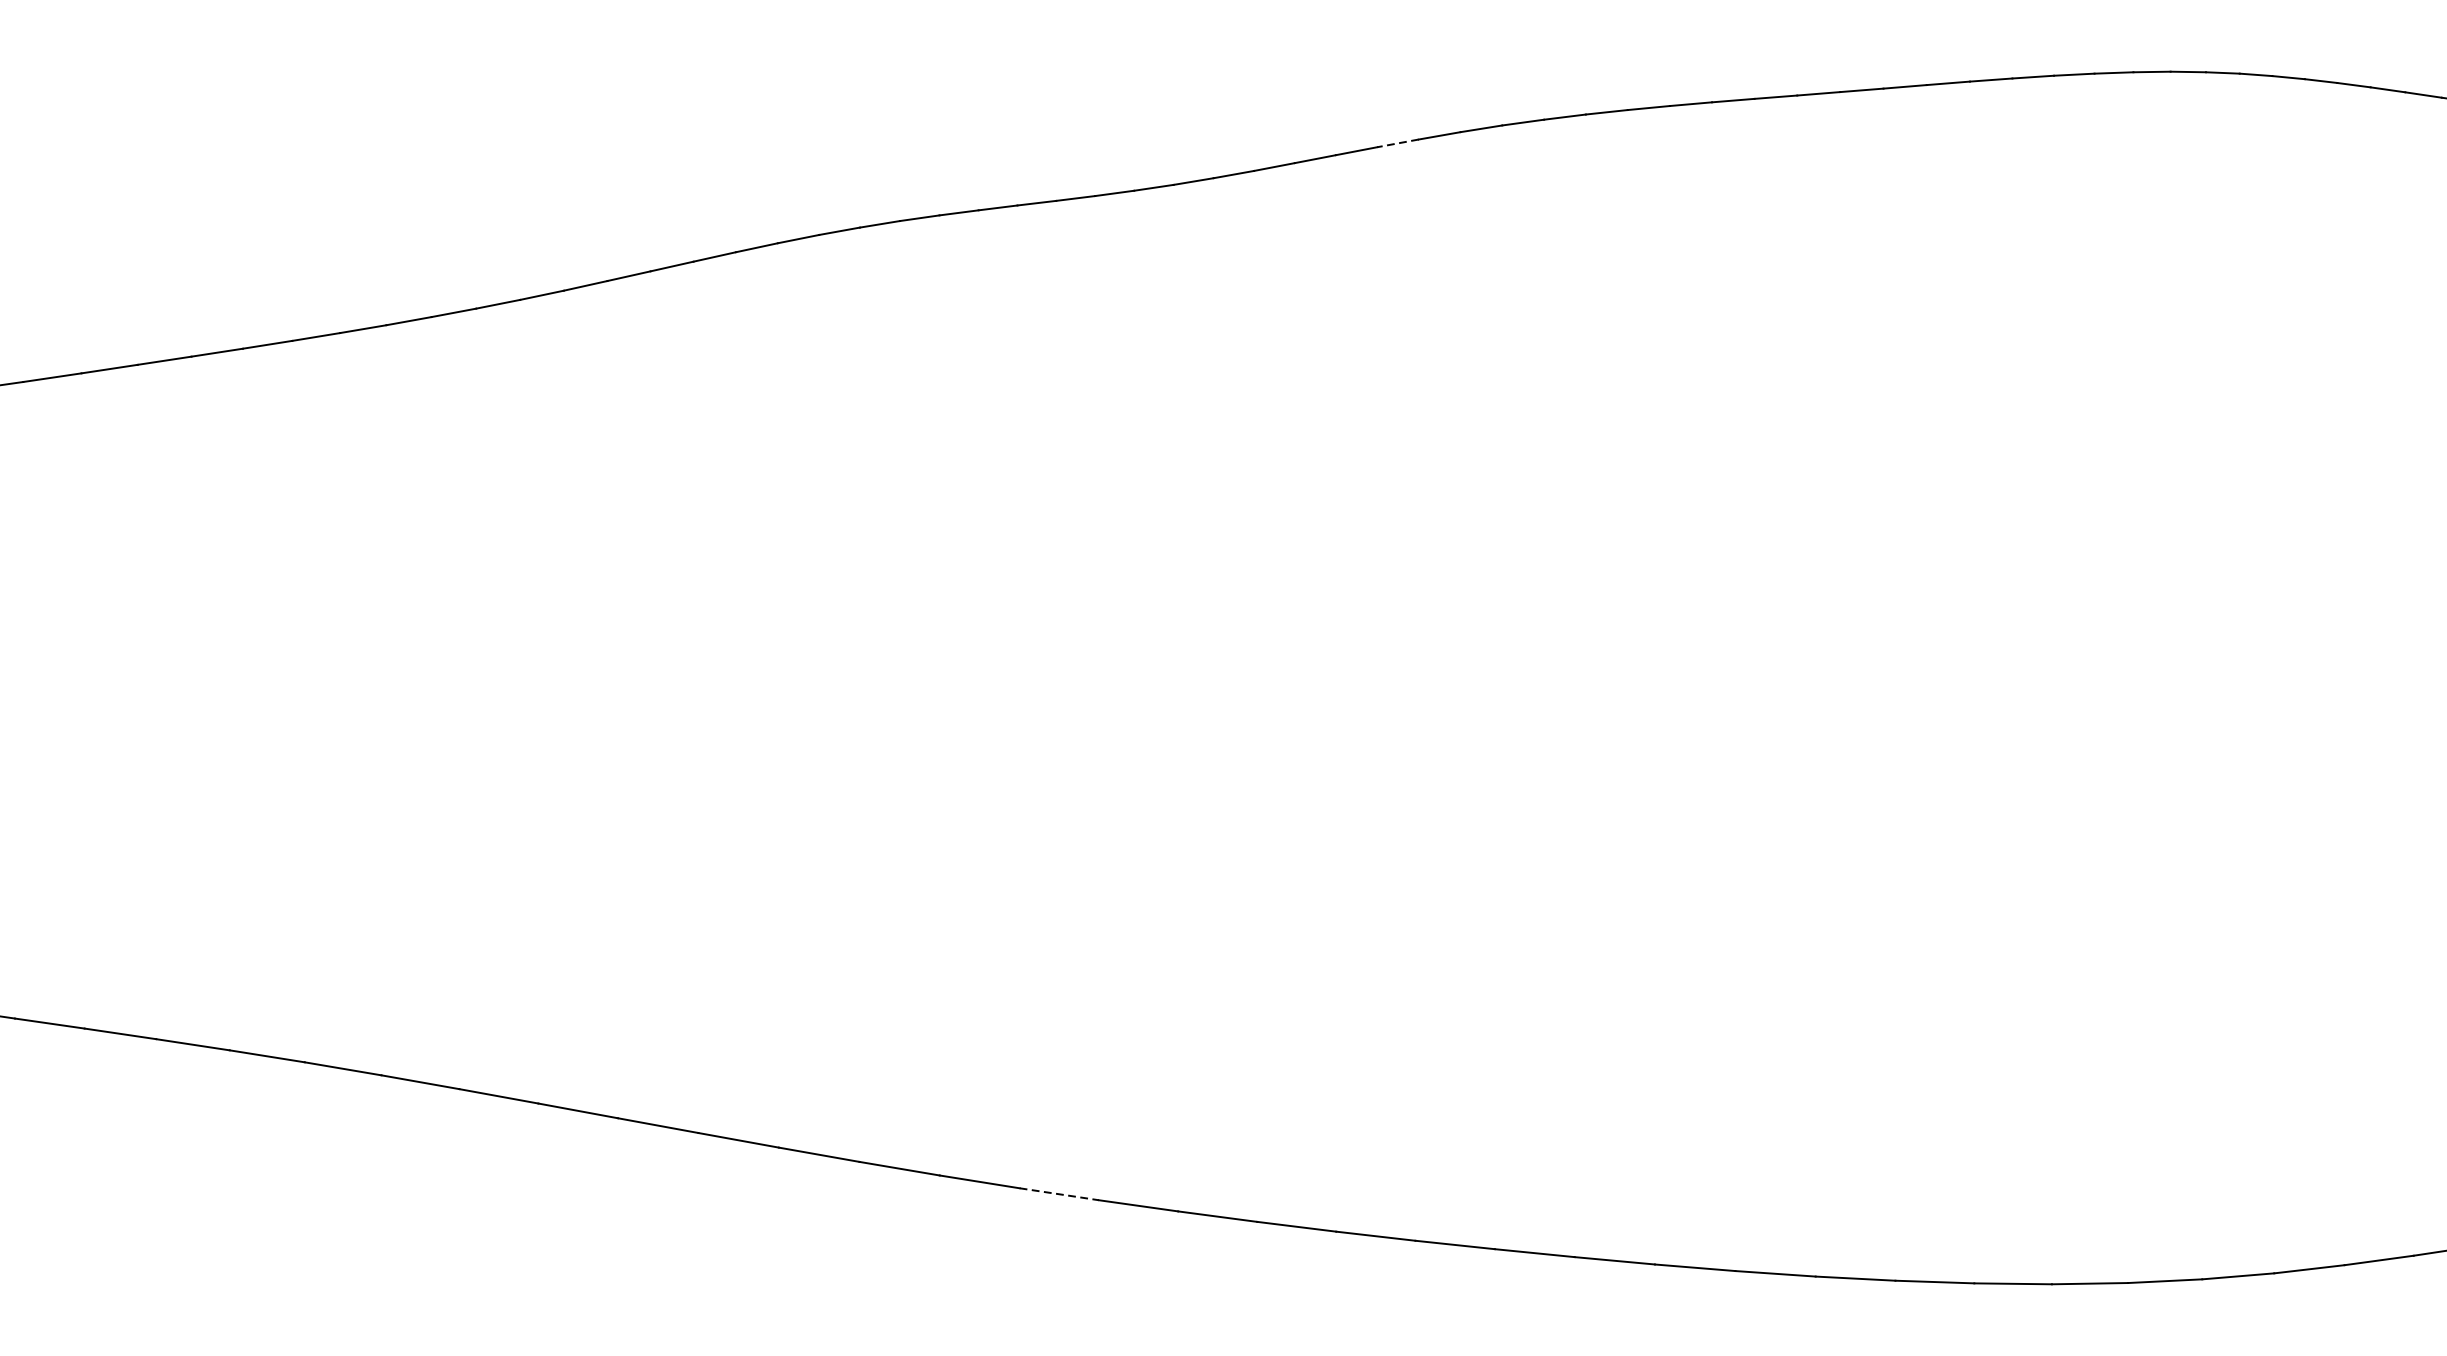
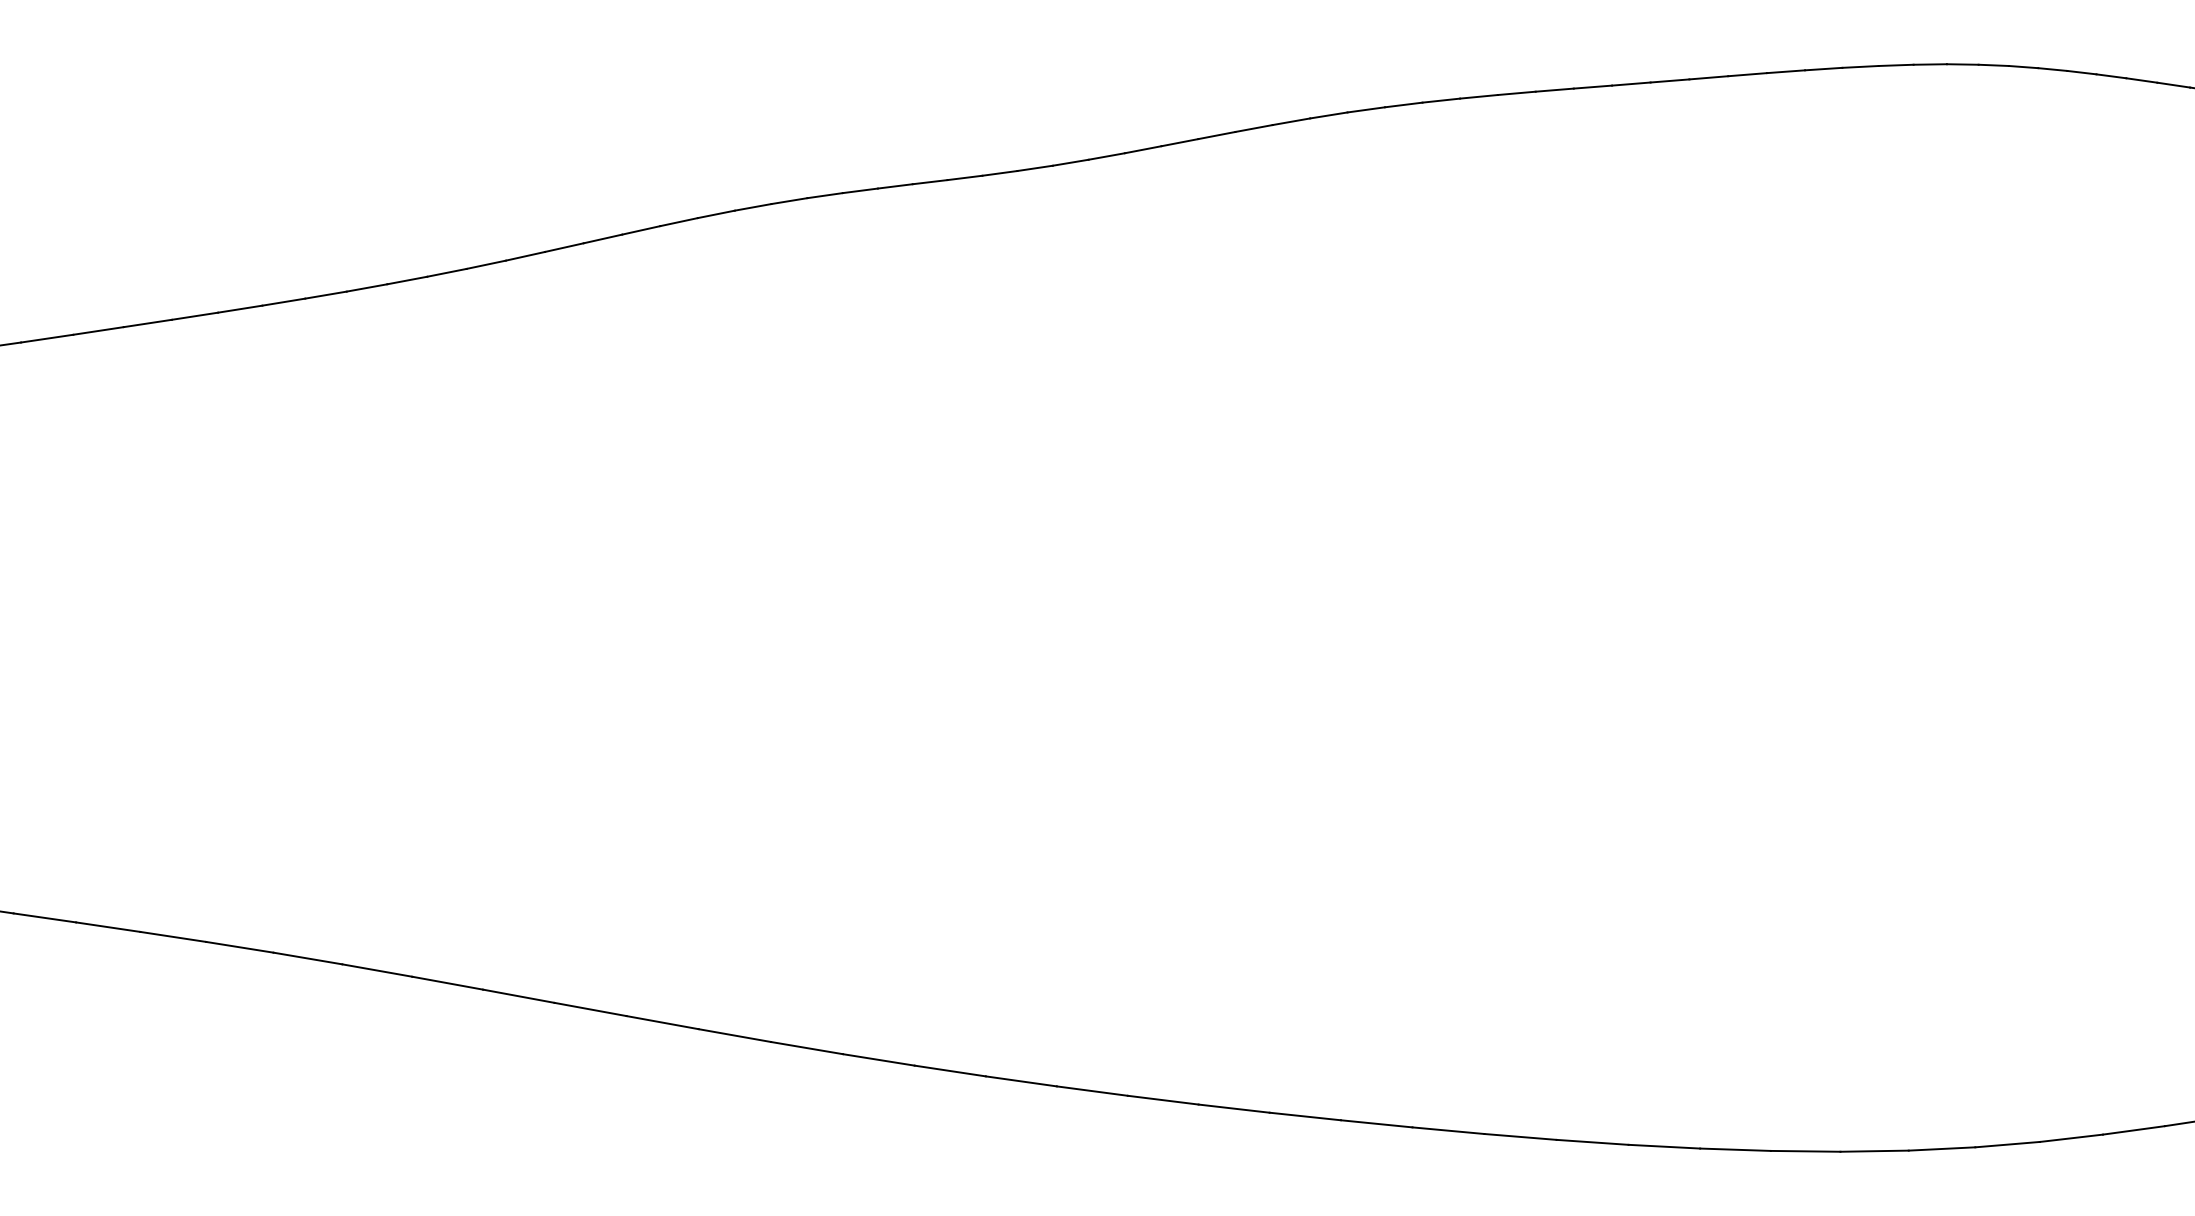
line: (1398, 143) -> (1254, 128), dashed -> solid
line: (1059, 1194) -> (950, 1071), dashed -> solid

